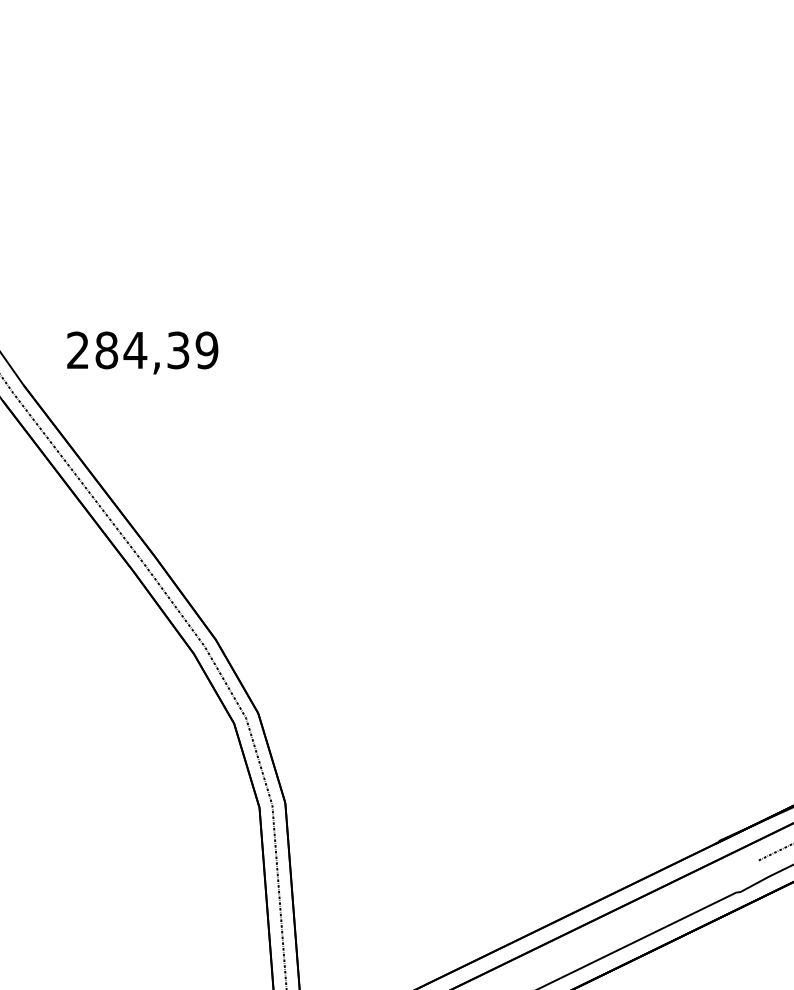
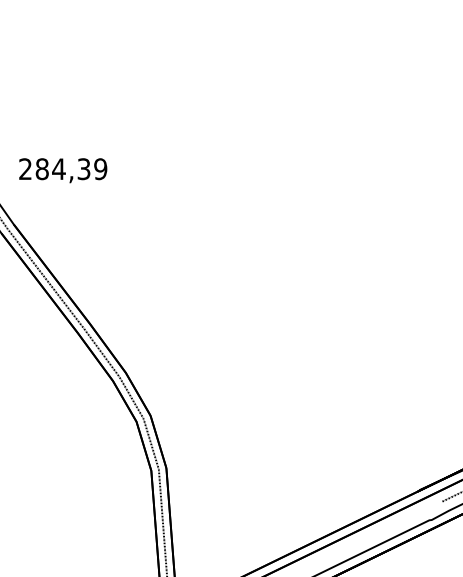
text: (143, 352) -> (63, 170), moved

